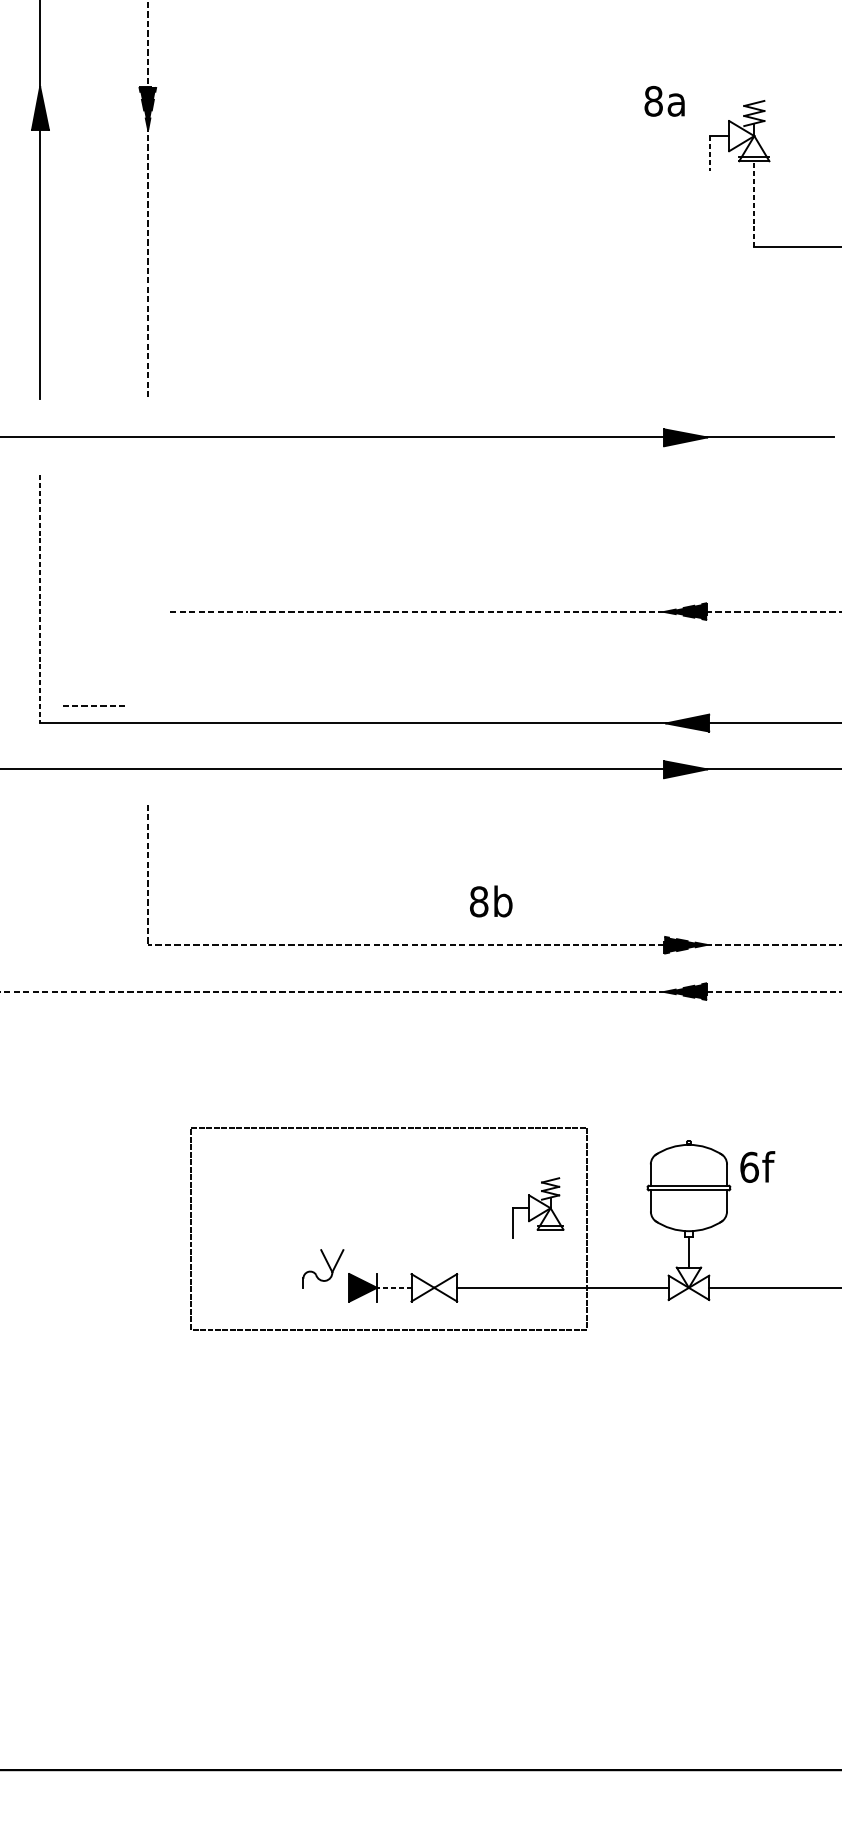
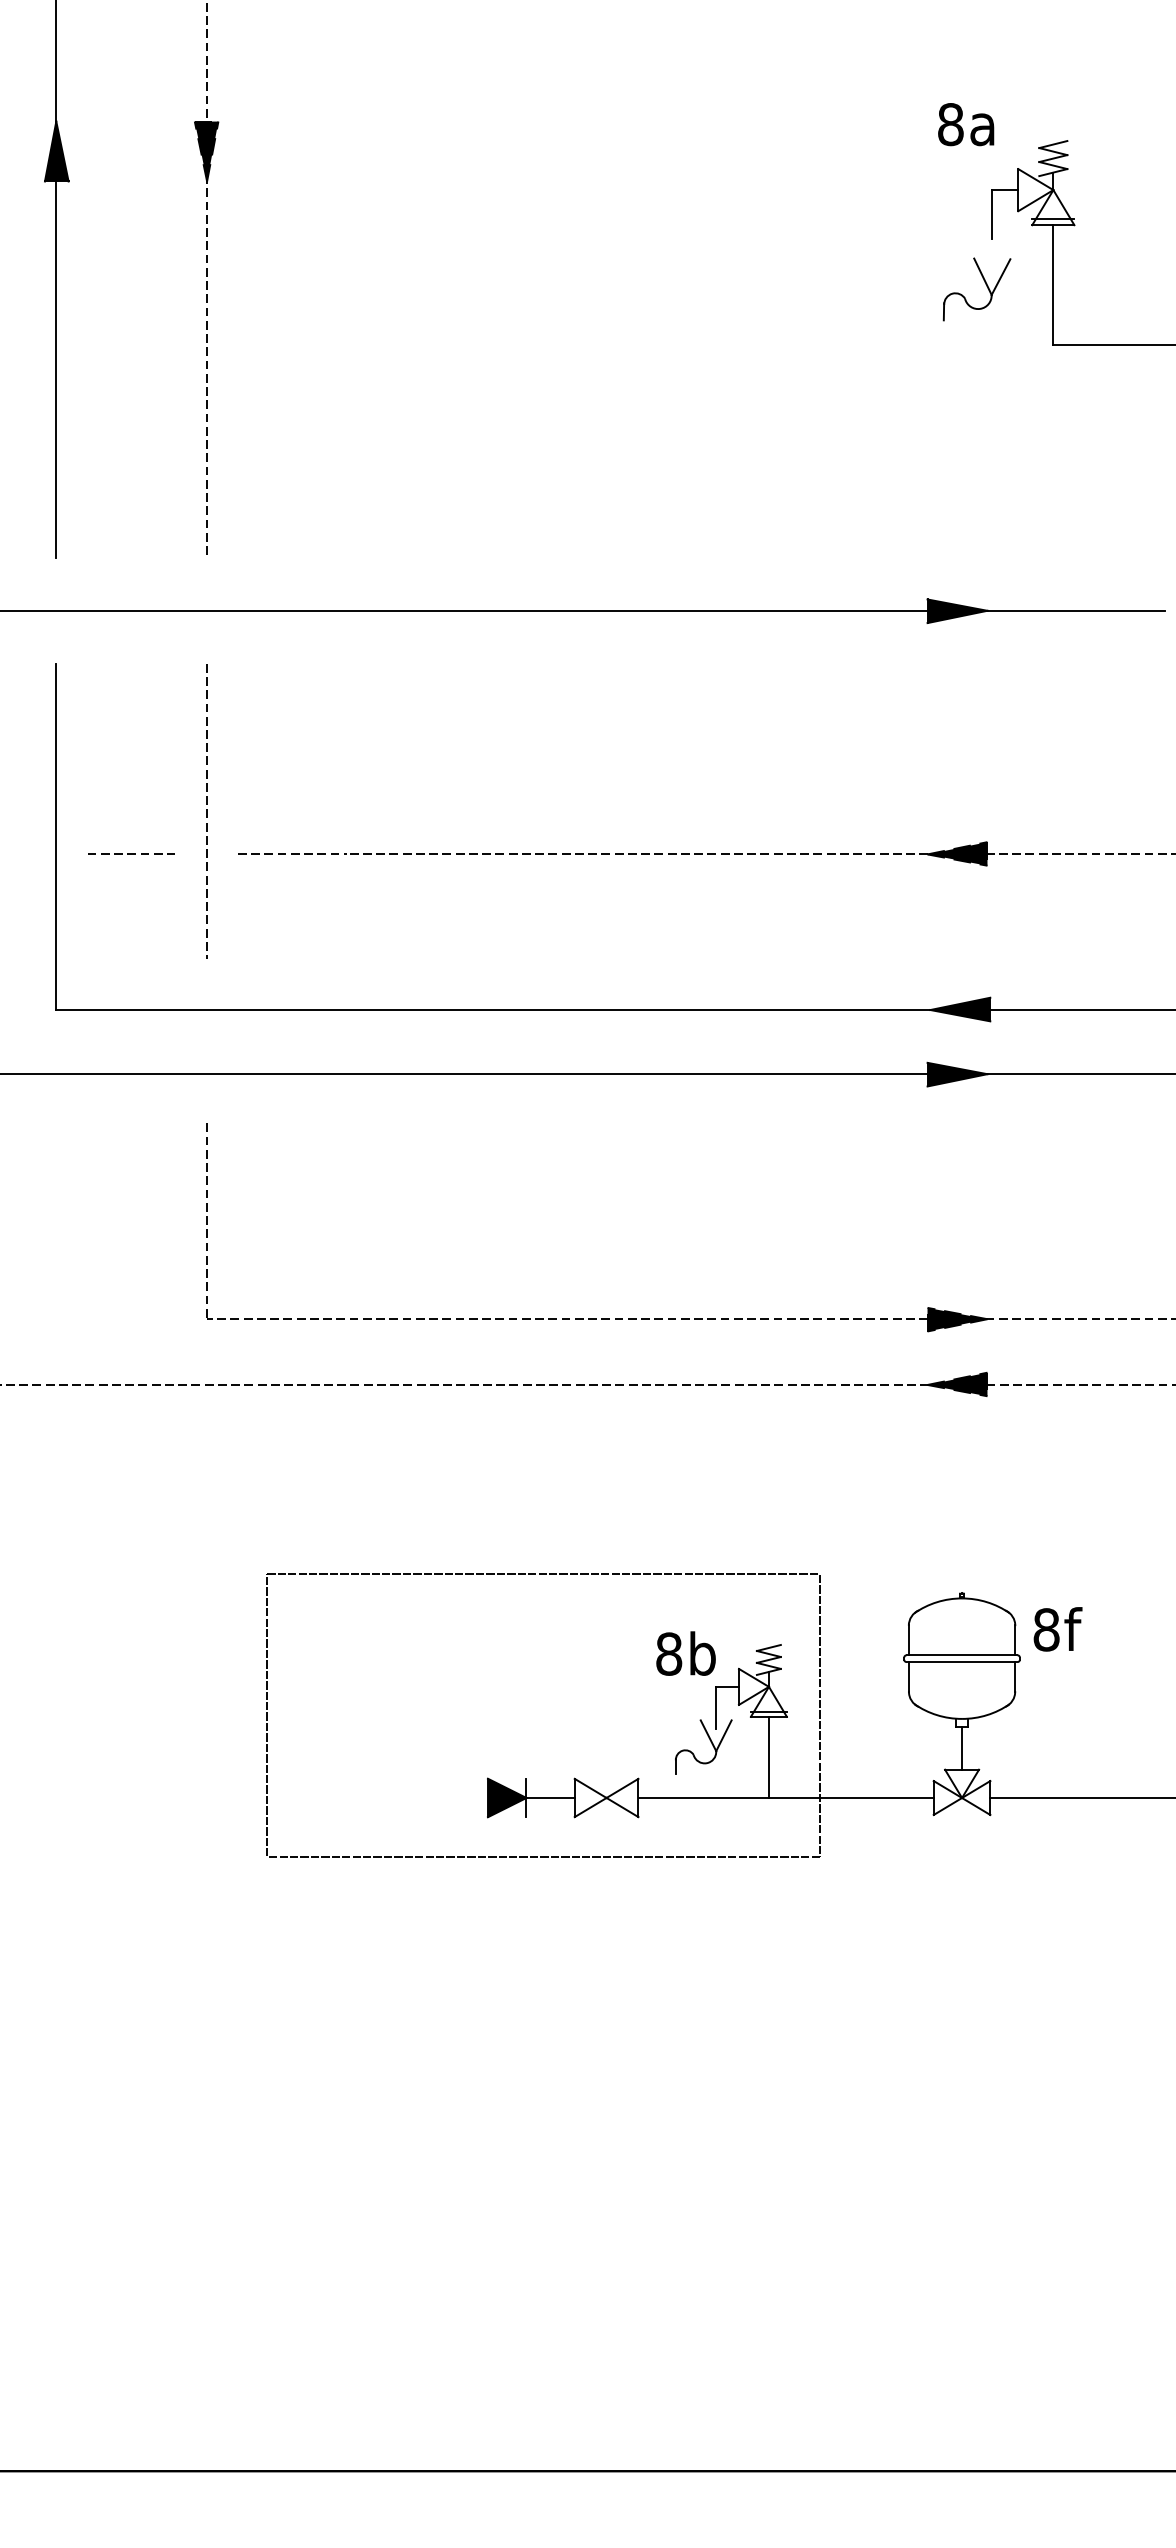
text: (664, 101) -> (966, 124), moved
line: (710, 154) -> (991, 215), dashed -> solid
part: (705, 203) -> (985, 284), added
line: (754, 203) -> (1053, 284), dashed -> solid
line: (147, 581) -> (206, 811), added
line: (40, 599) -> (56, 837), dashed -> solid
line: (94, 705) -> (131, 853), moved
text: (490, 901) -> (685, 1653), moved
text: (749, 1167) -> (1046, 1629), 6f -> 8f
line: (550, 1258) -> (768, 1757), added
part: (328, 1265) -> (710, 1742), moved
line: (394, 1288) -> (550, 1798), dashed -> solid

